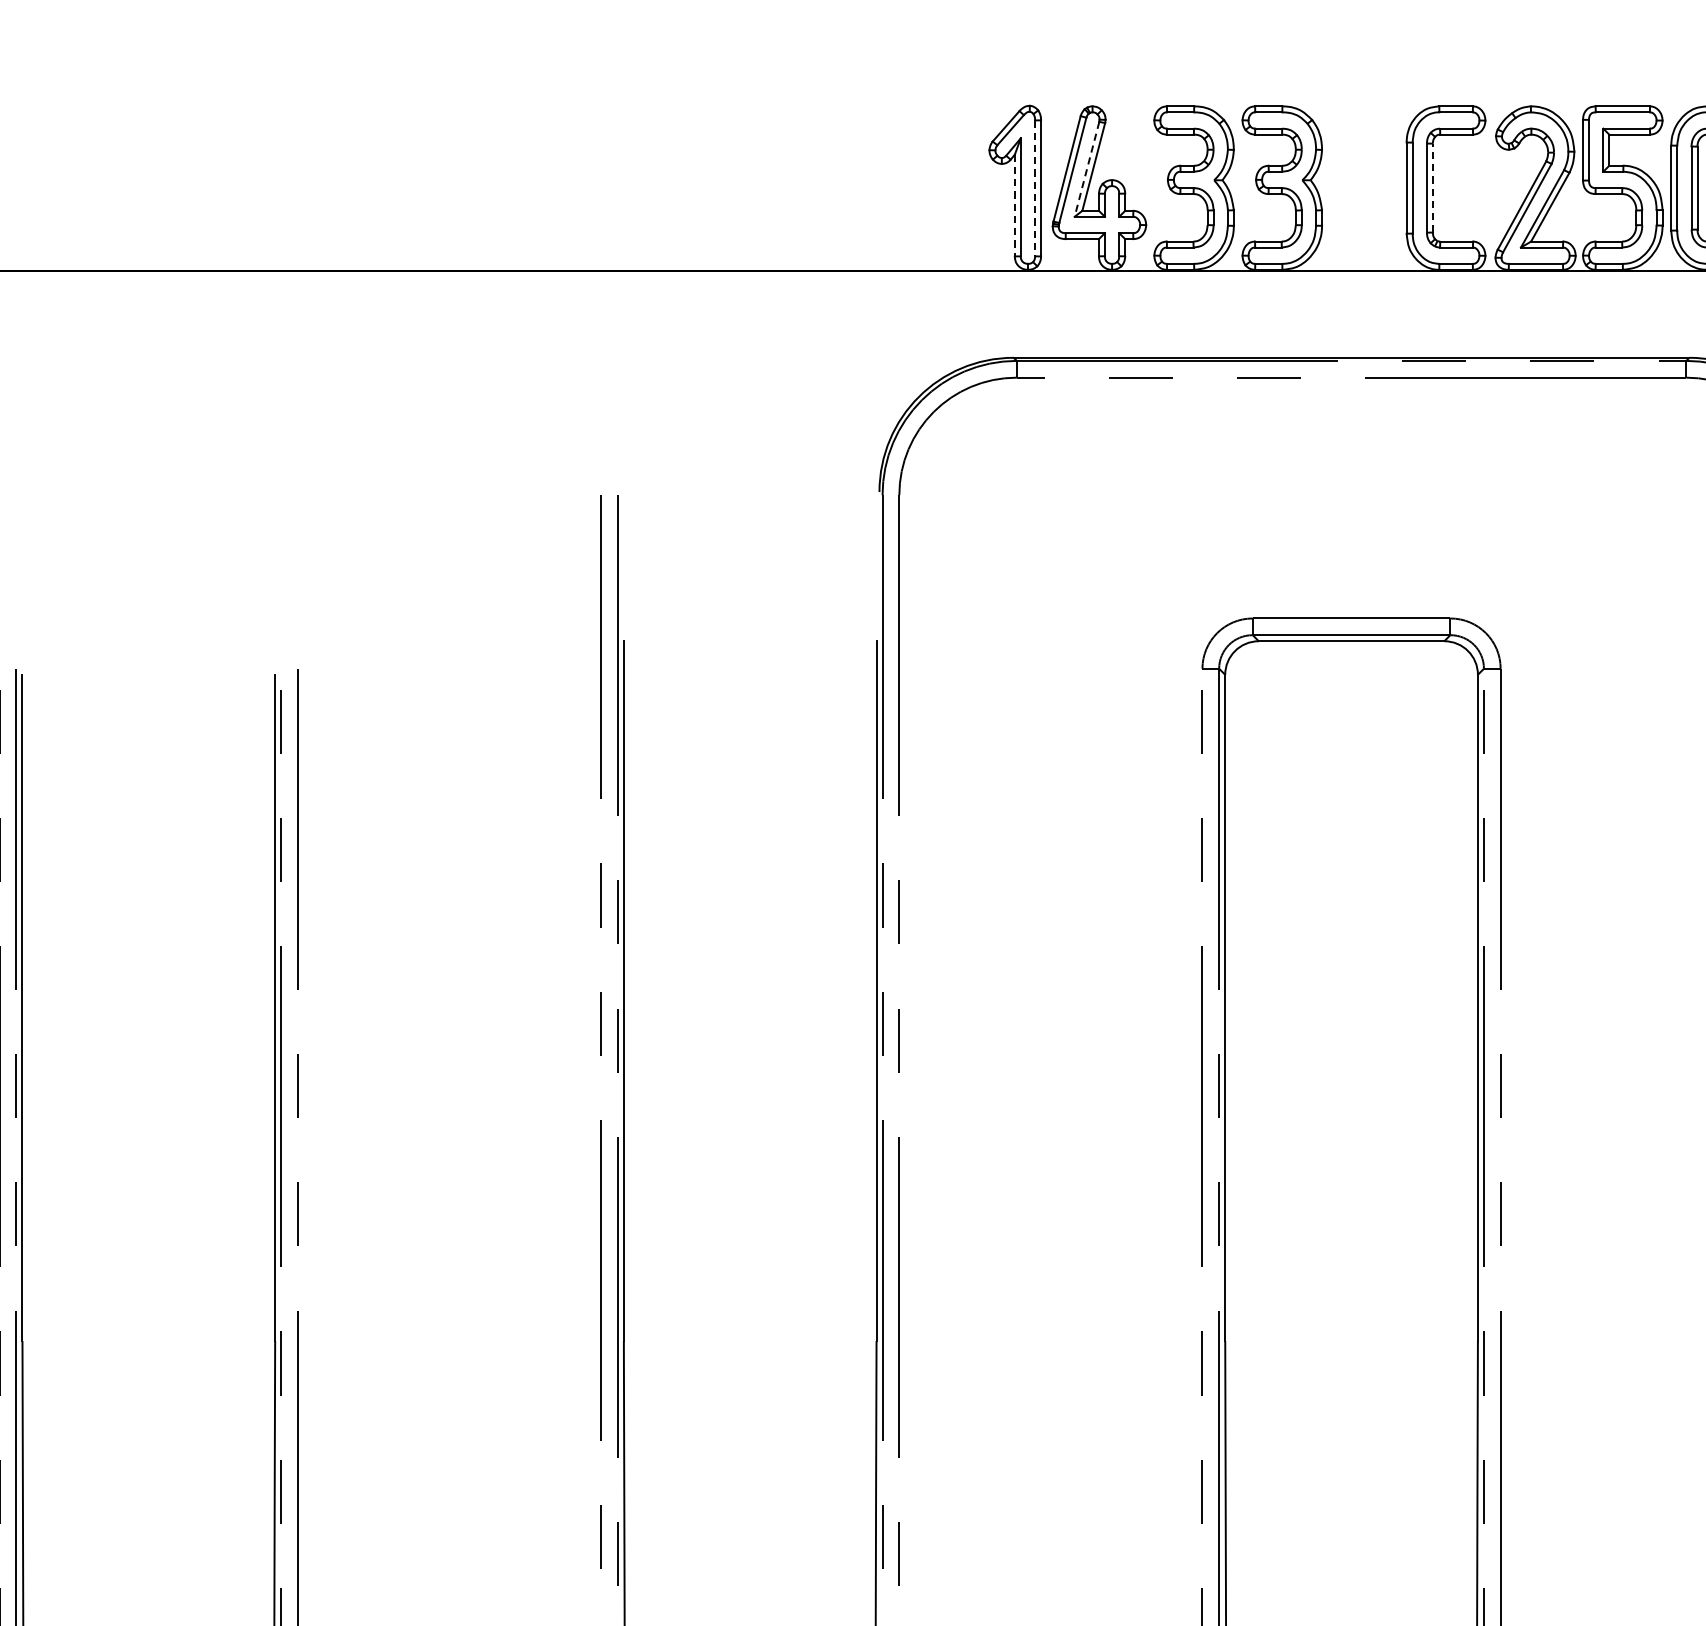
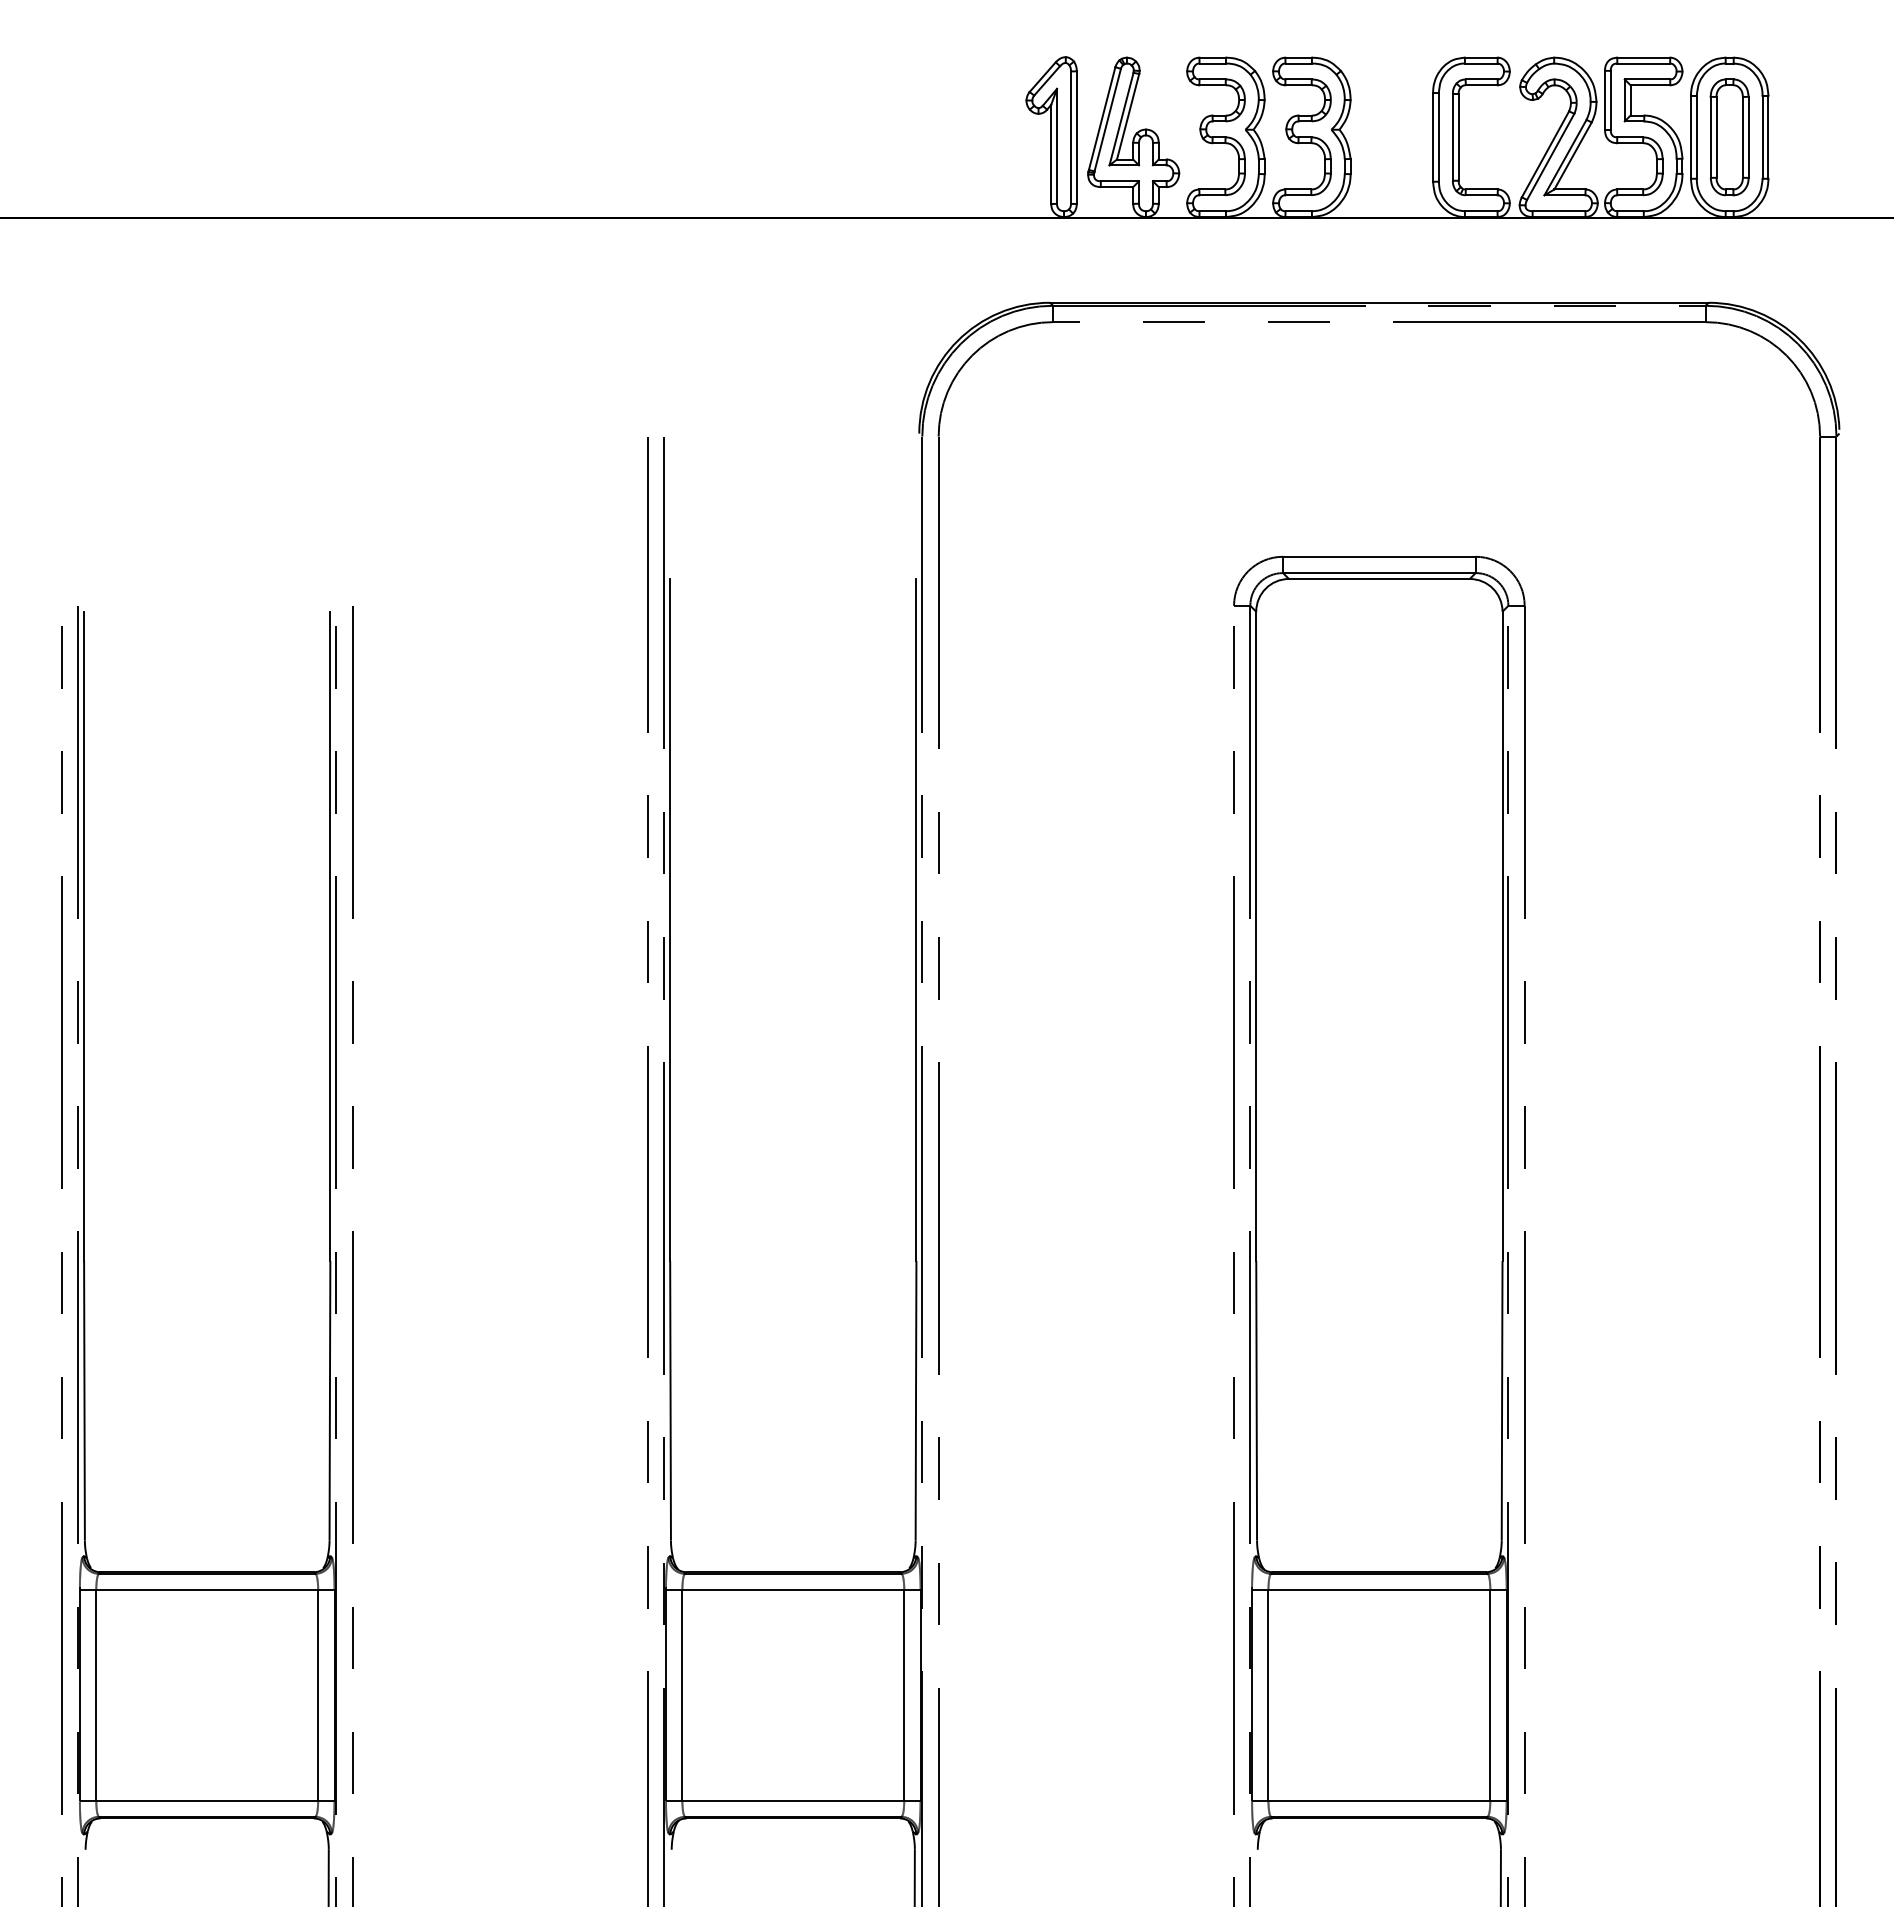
line: (1086, 169) -> (1121, 119), dashed -> solid
line: (1432, 187) -> (1458, 136), dashed -> solid
line: (1035, 189) -> (1071, 138), dashed -> solid
line: (1015, 205) -> (1051, 154), dashed -> solid

